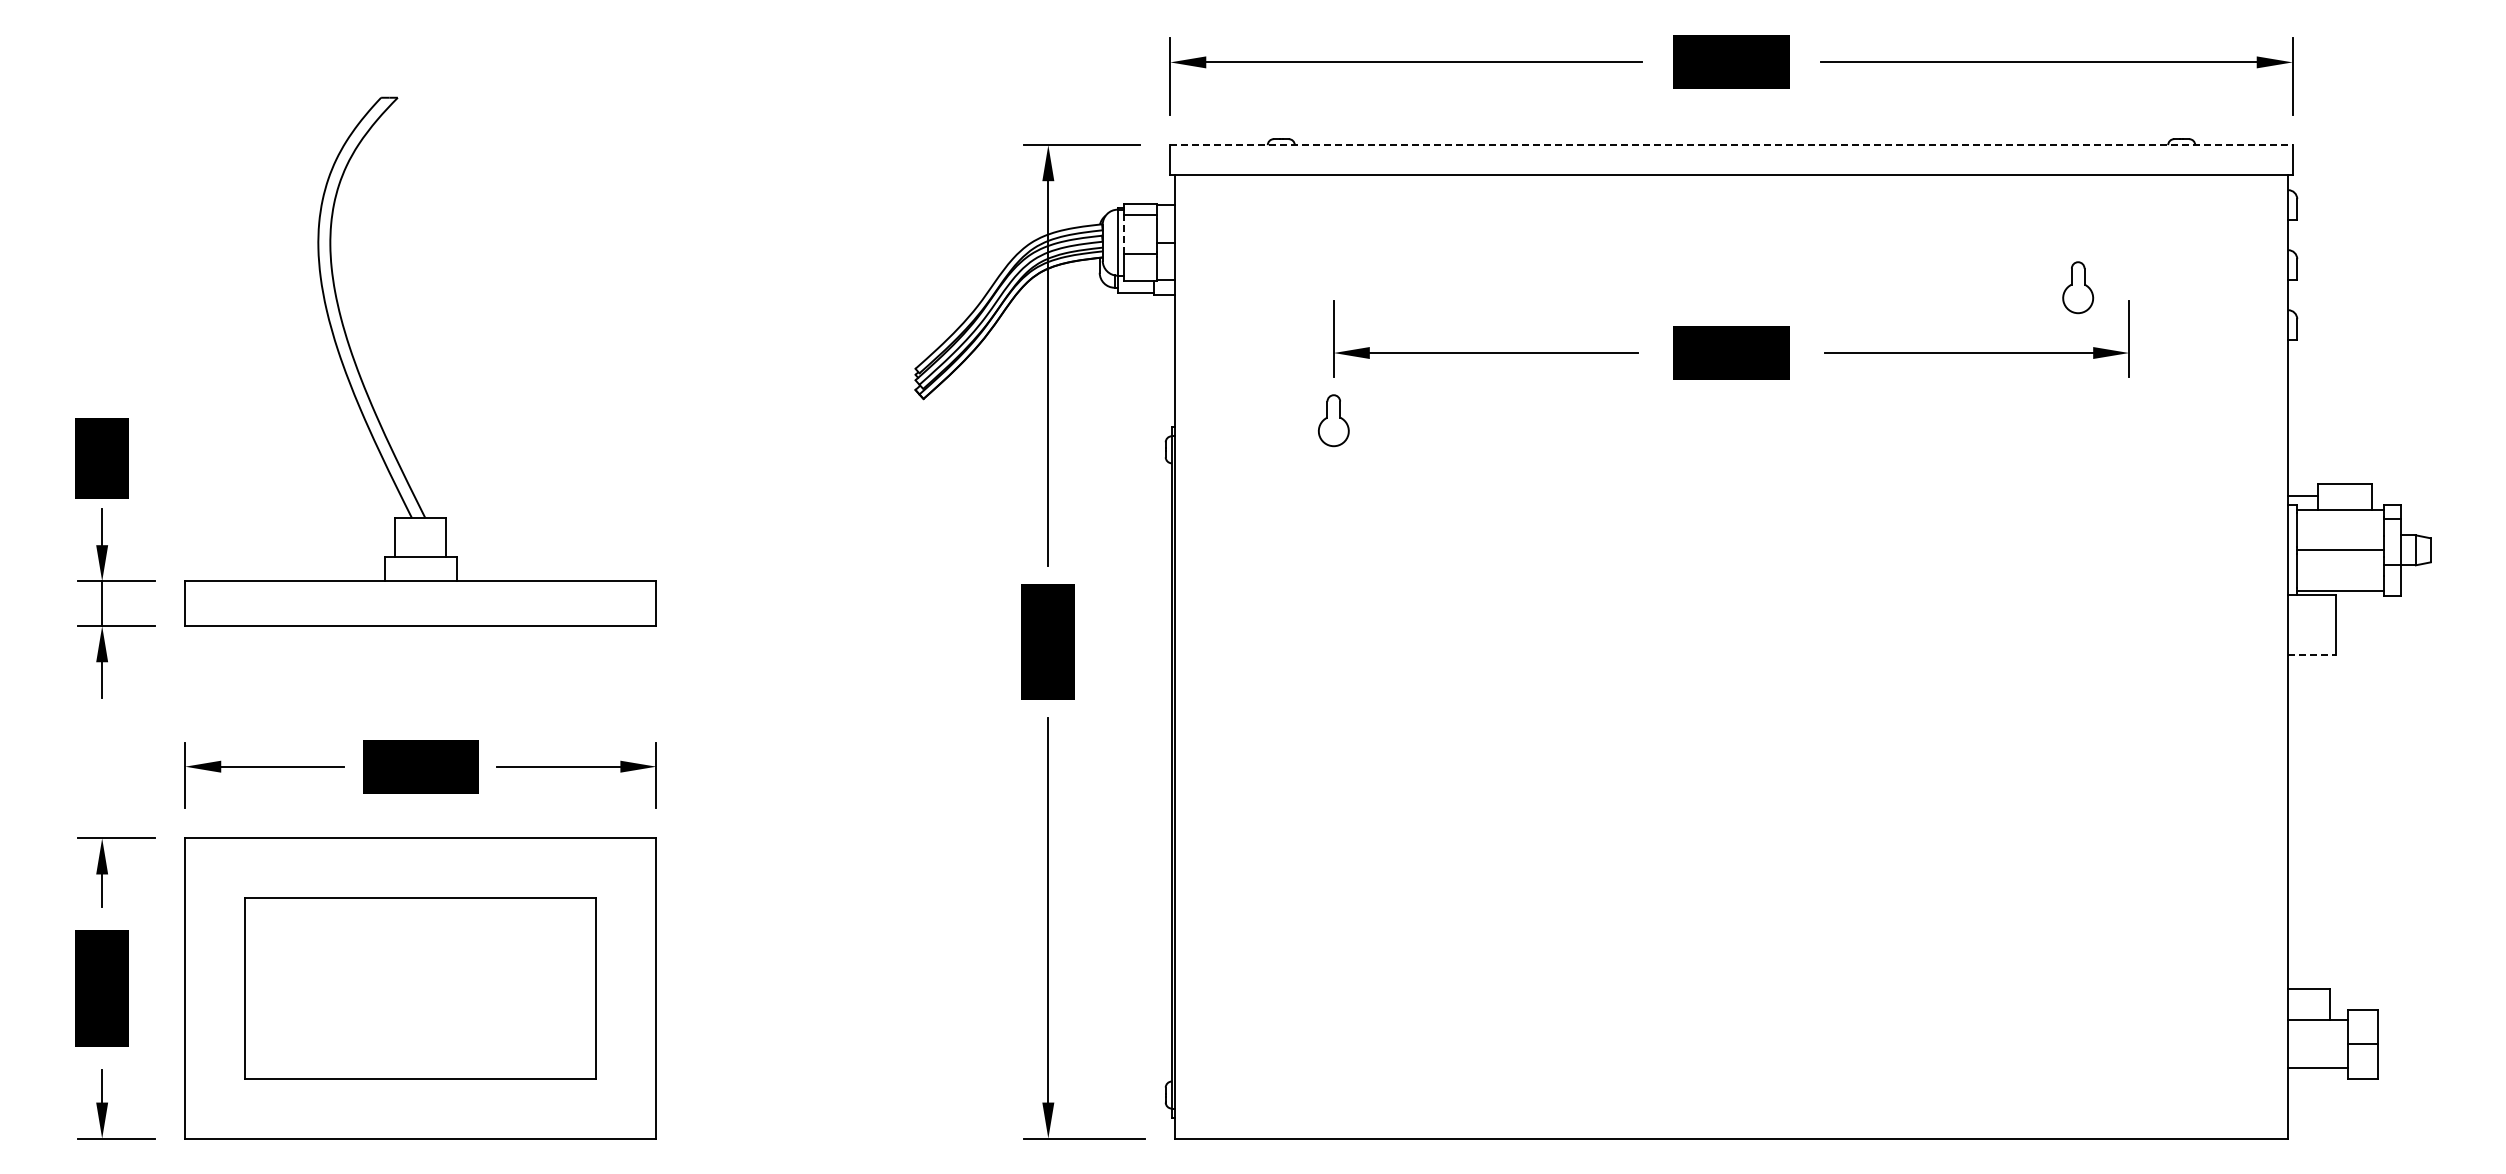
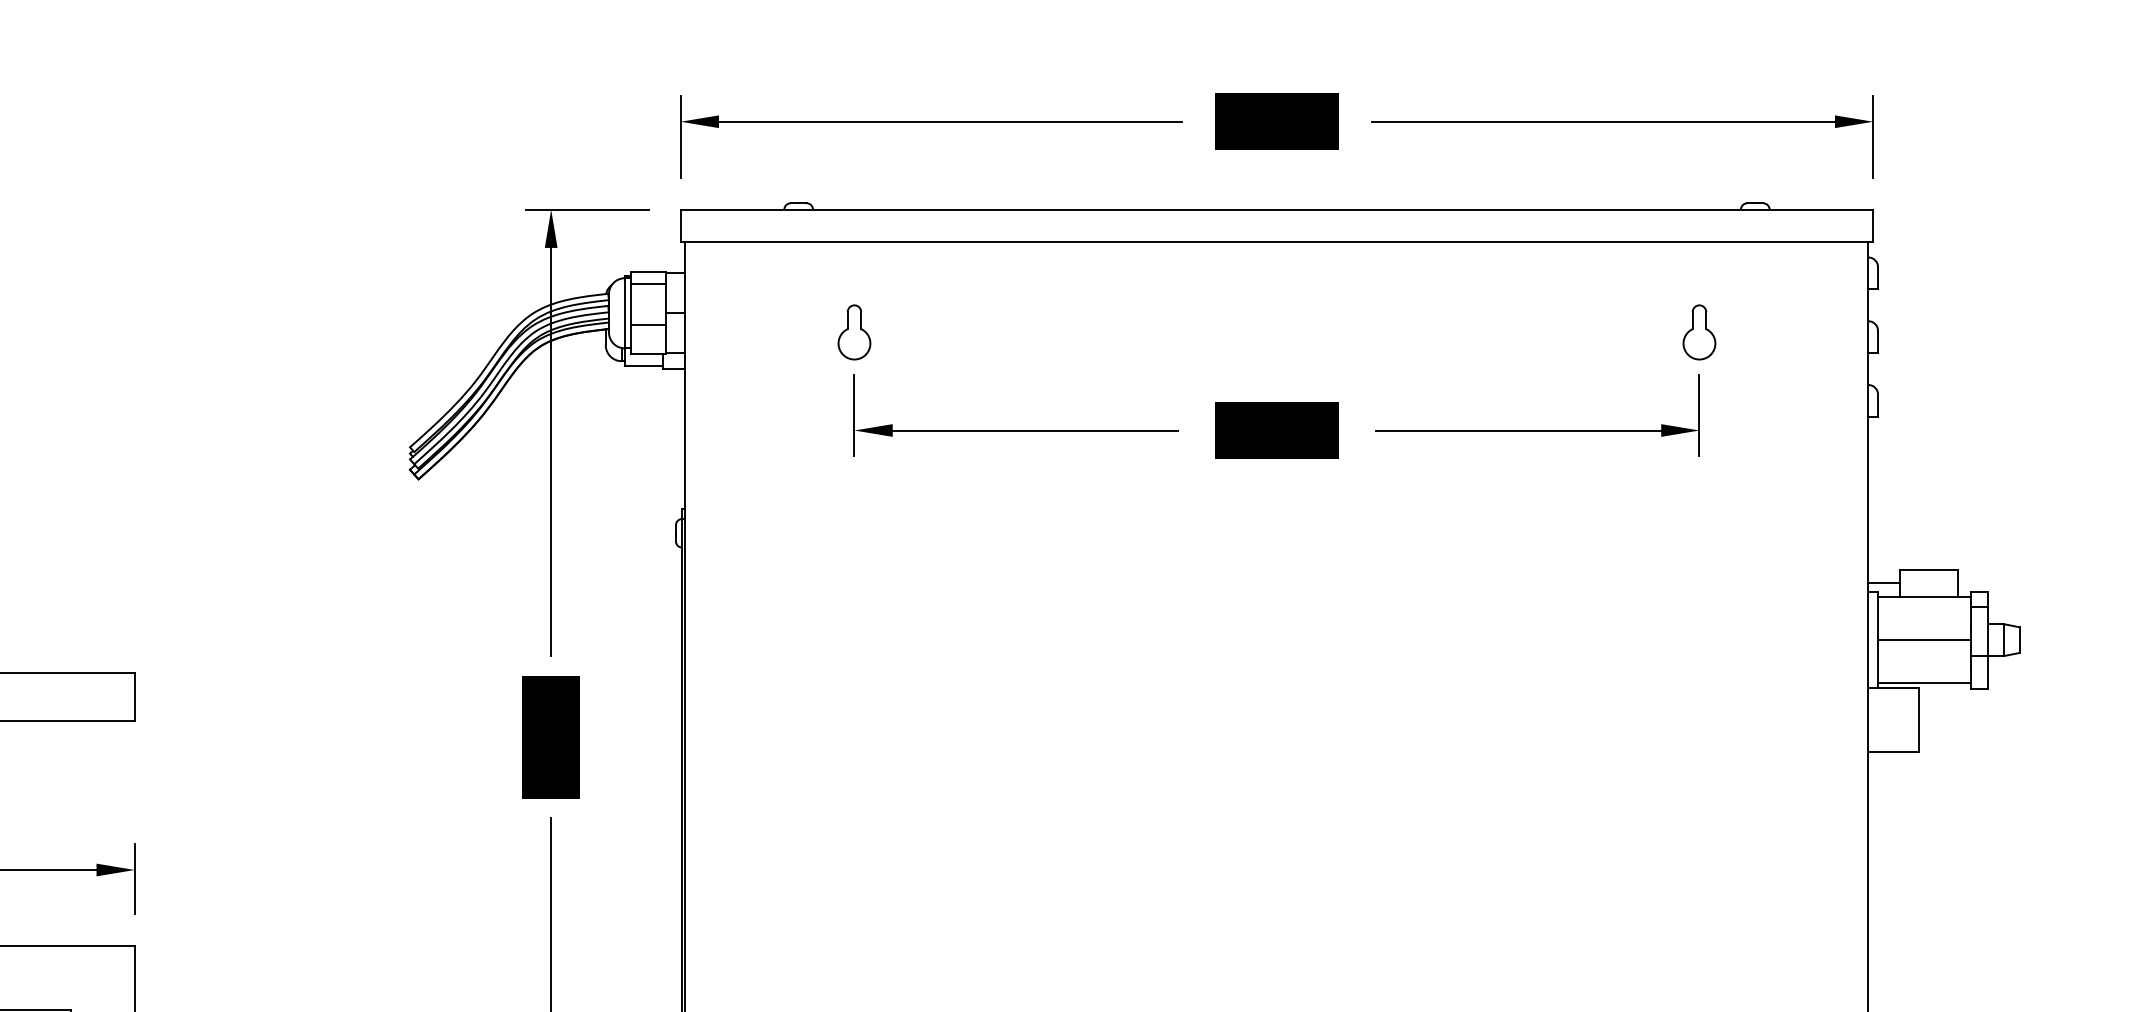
line: (1732, 145) -> (1278, 210), dashed -> solid
line: (1123, 234) -> (631, 304), dashed -> solid
part: (2078, 287) -> (1699, 332), moved
part: (1333, 420) -> (854, 332), moved
line: (2312, 655) -> (1894, 751), dashed -> solid

